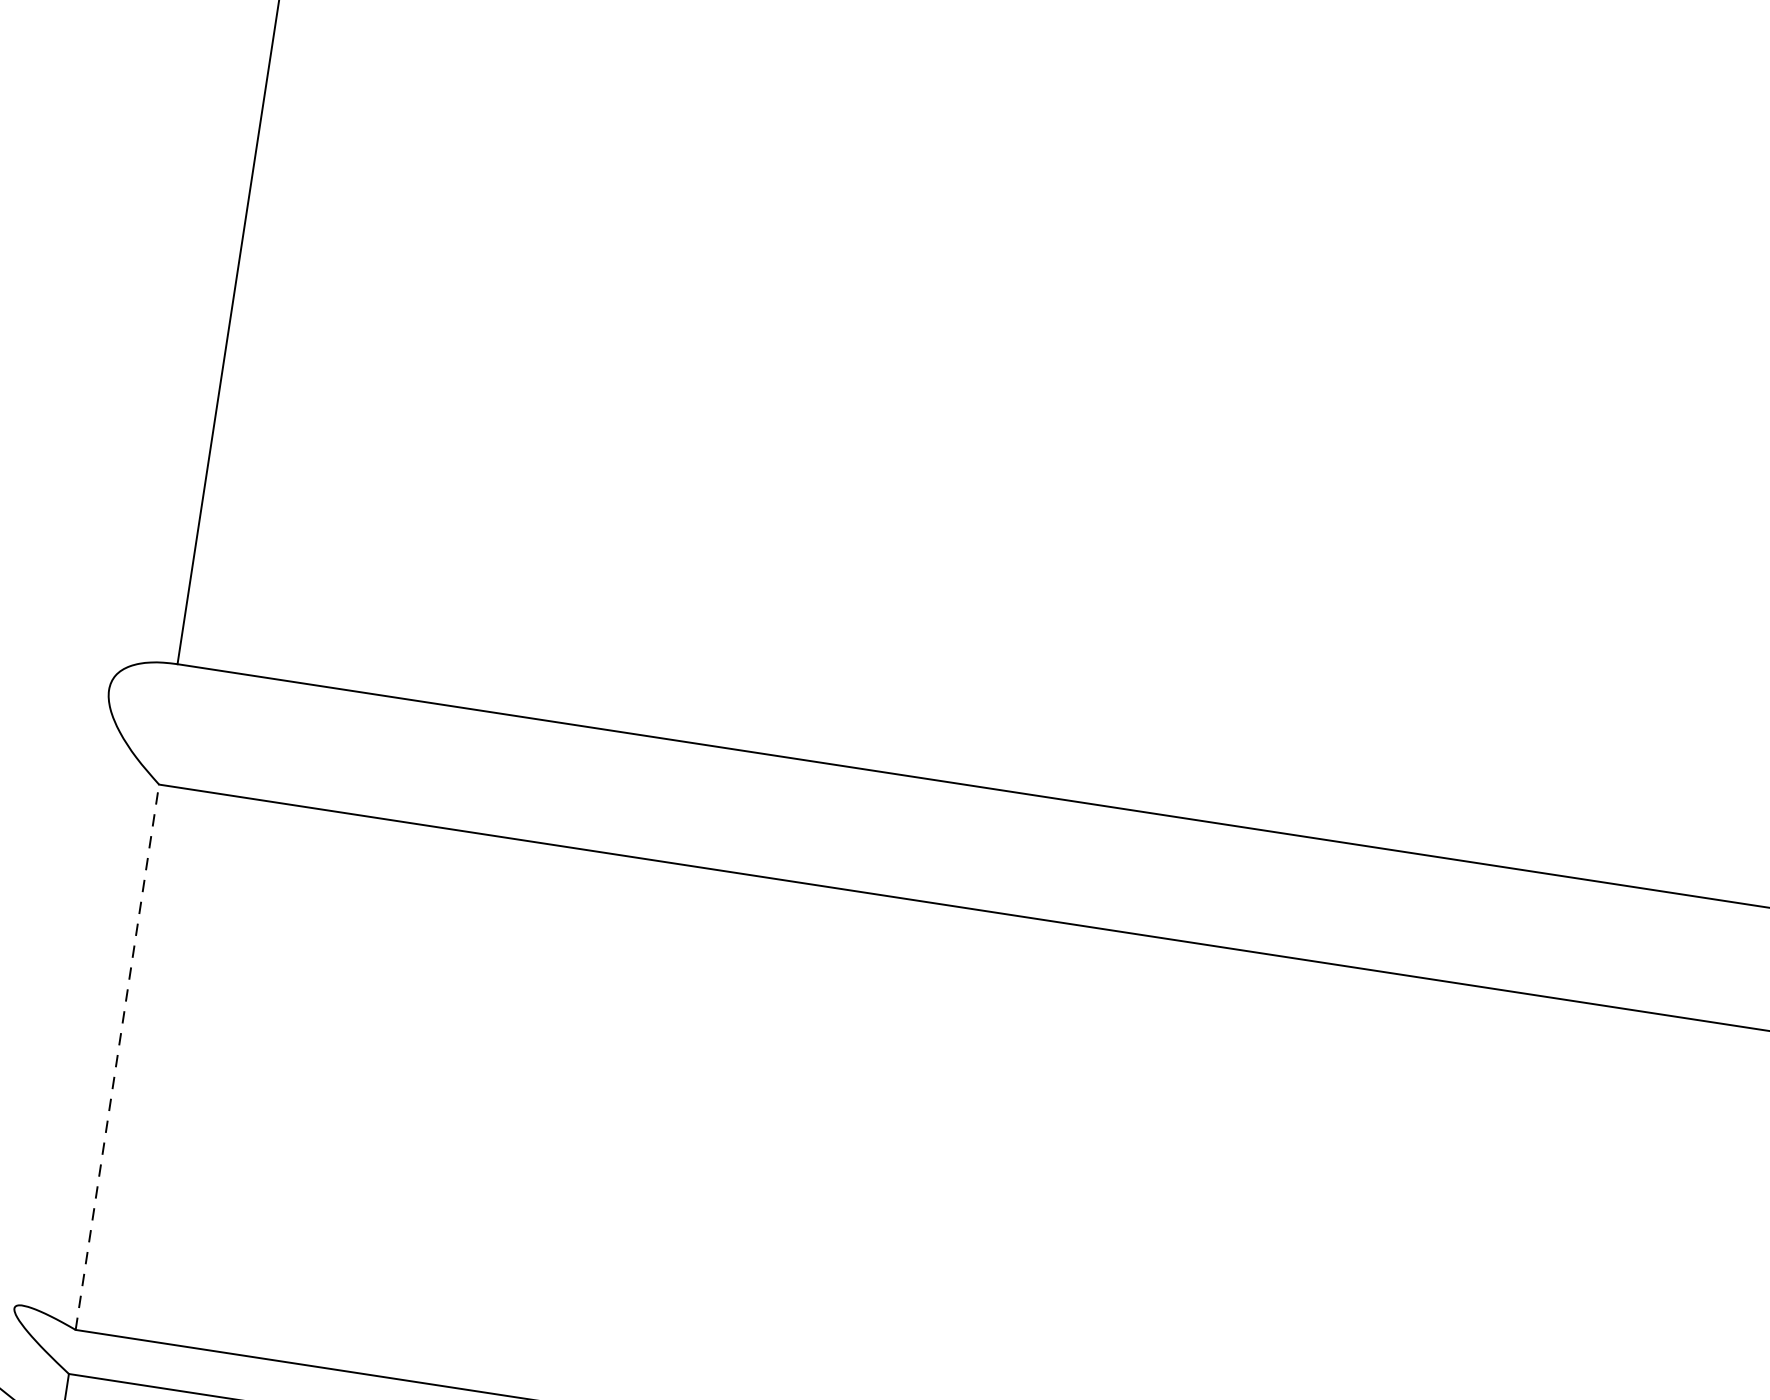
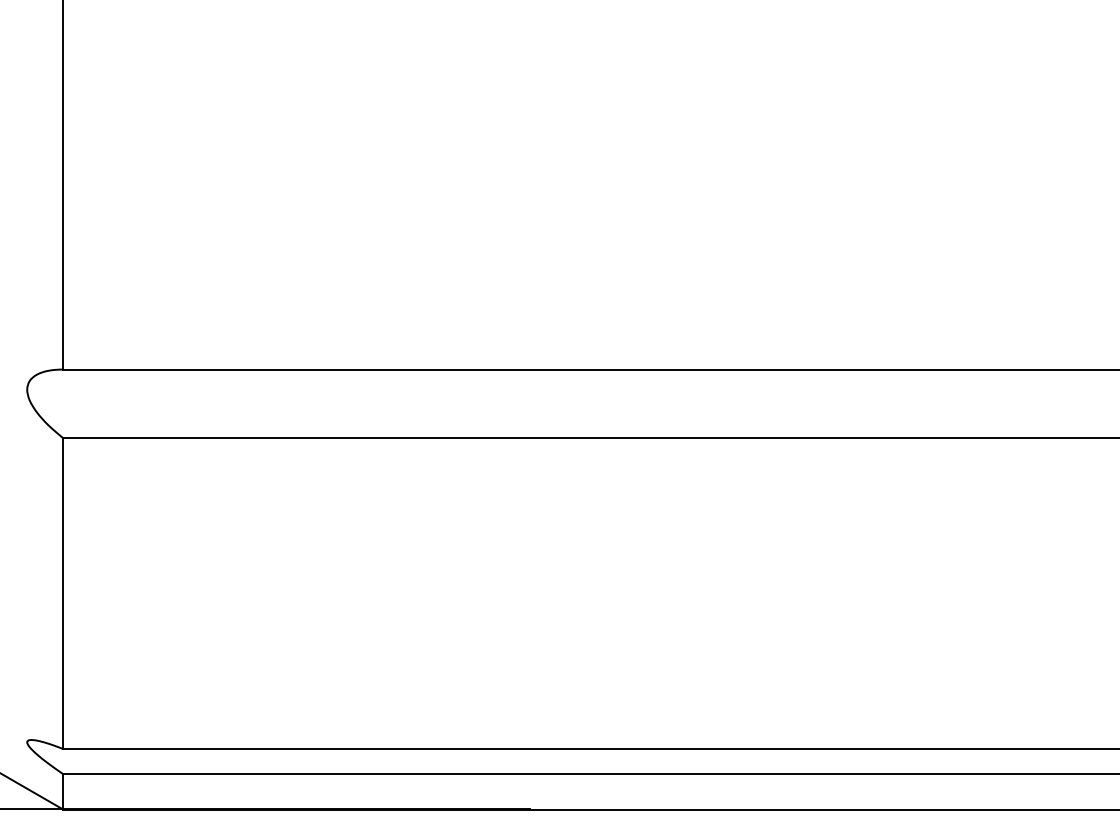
line: (117, 1057) -> (63, 593), dashed -> solid

